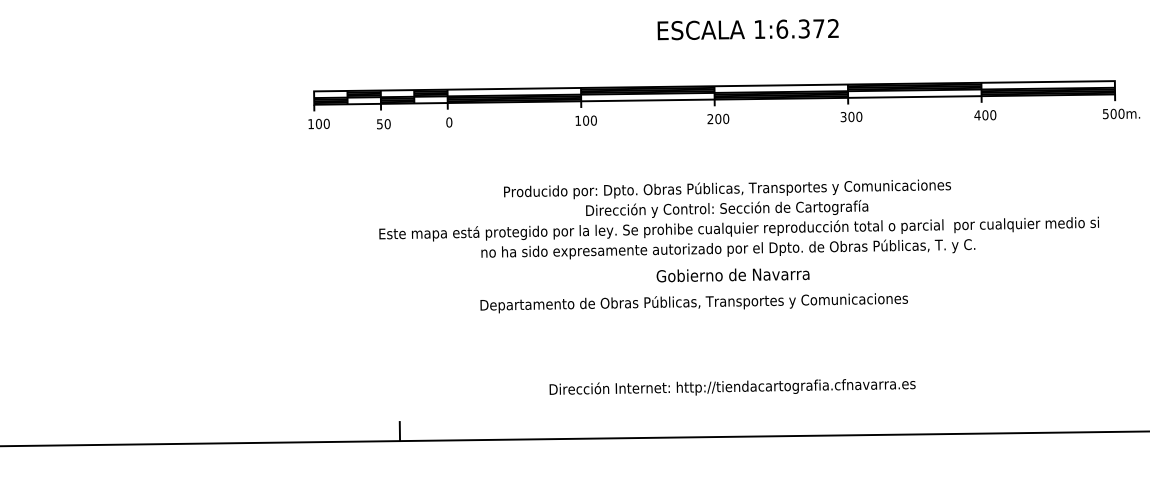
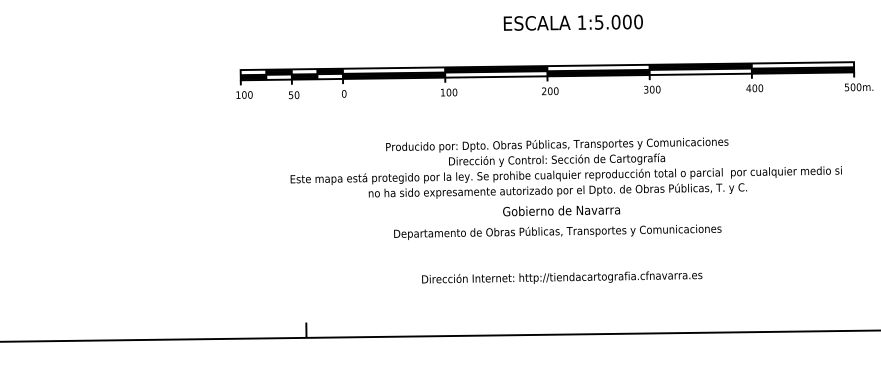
text: (807, 27) -> (618, 21), 1:6.372 -> 1:5.000
text: (693, 302) -> (557, 231), moved
text: (732, 387) -> (562, 277), moved

